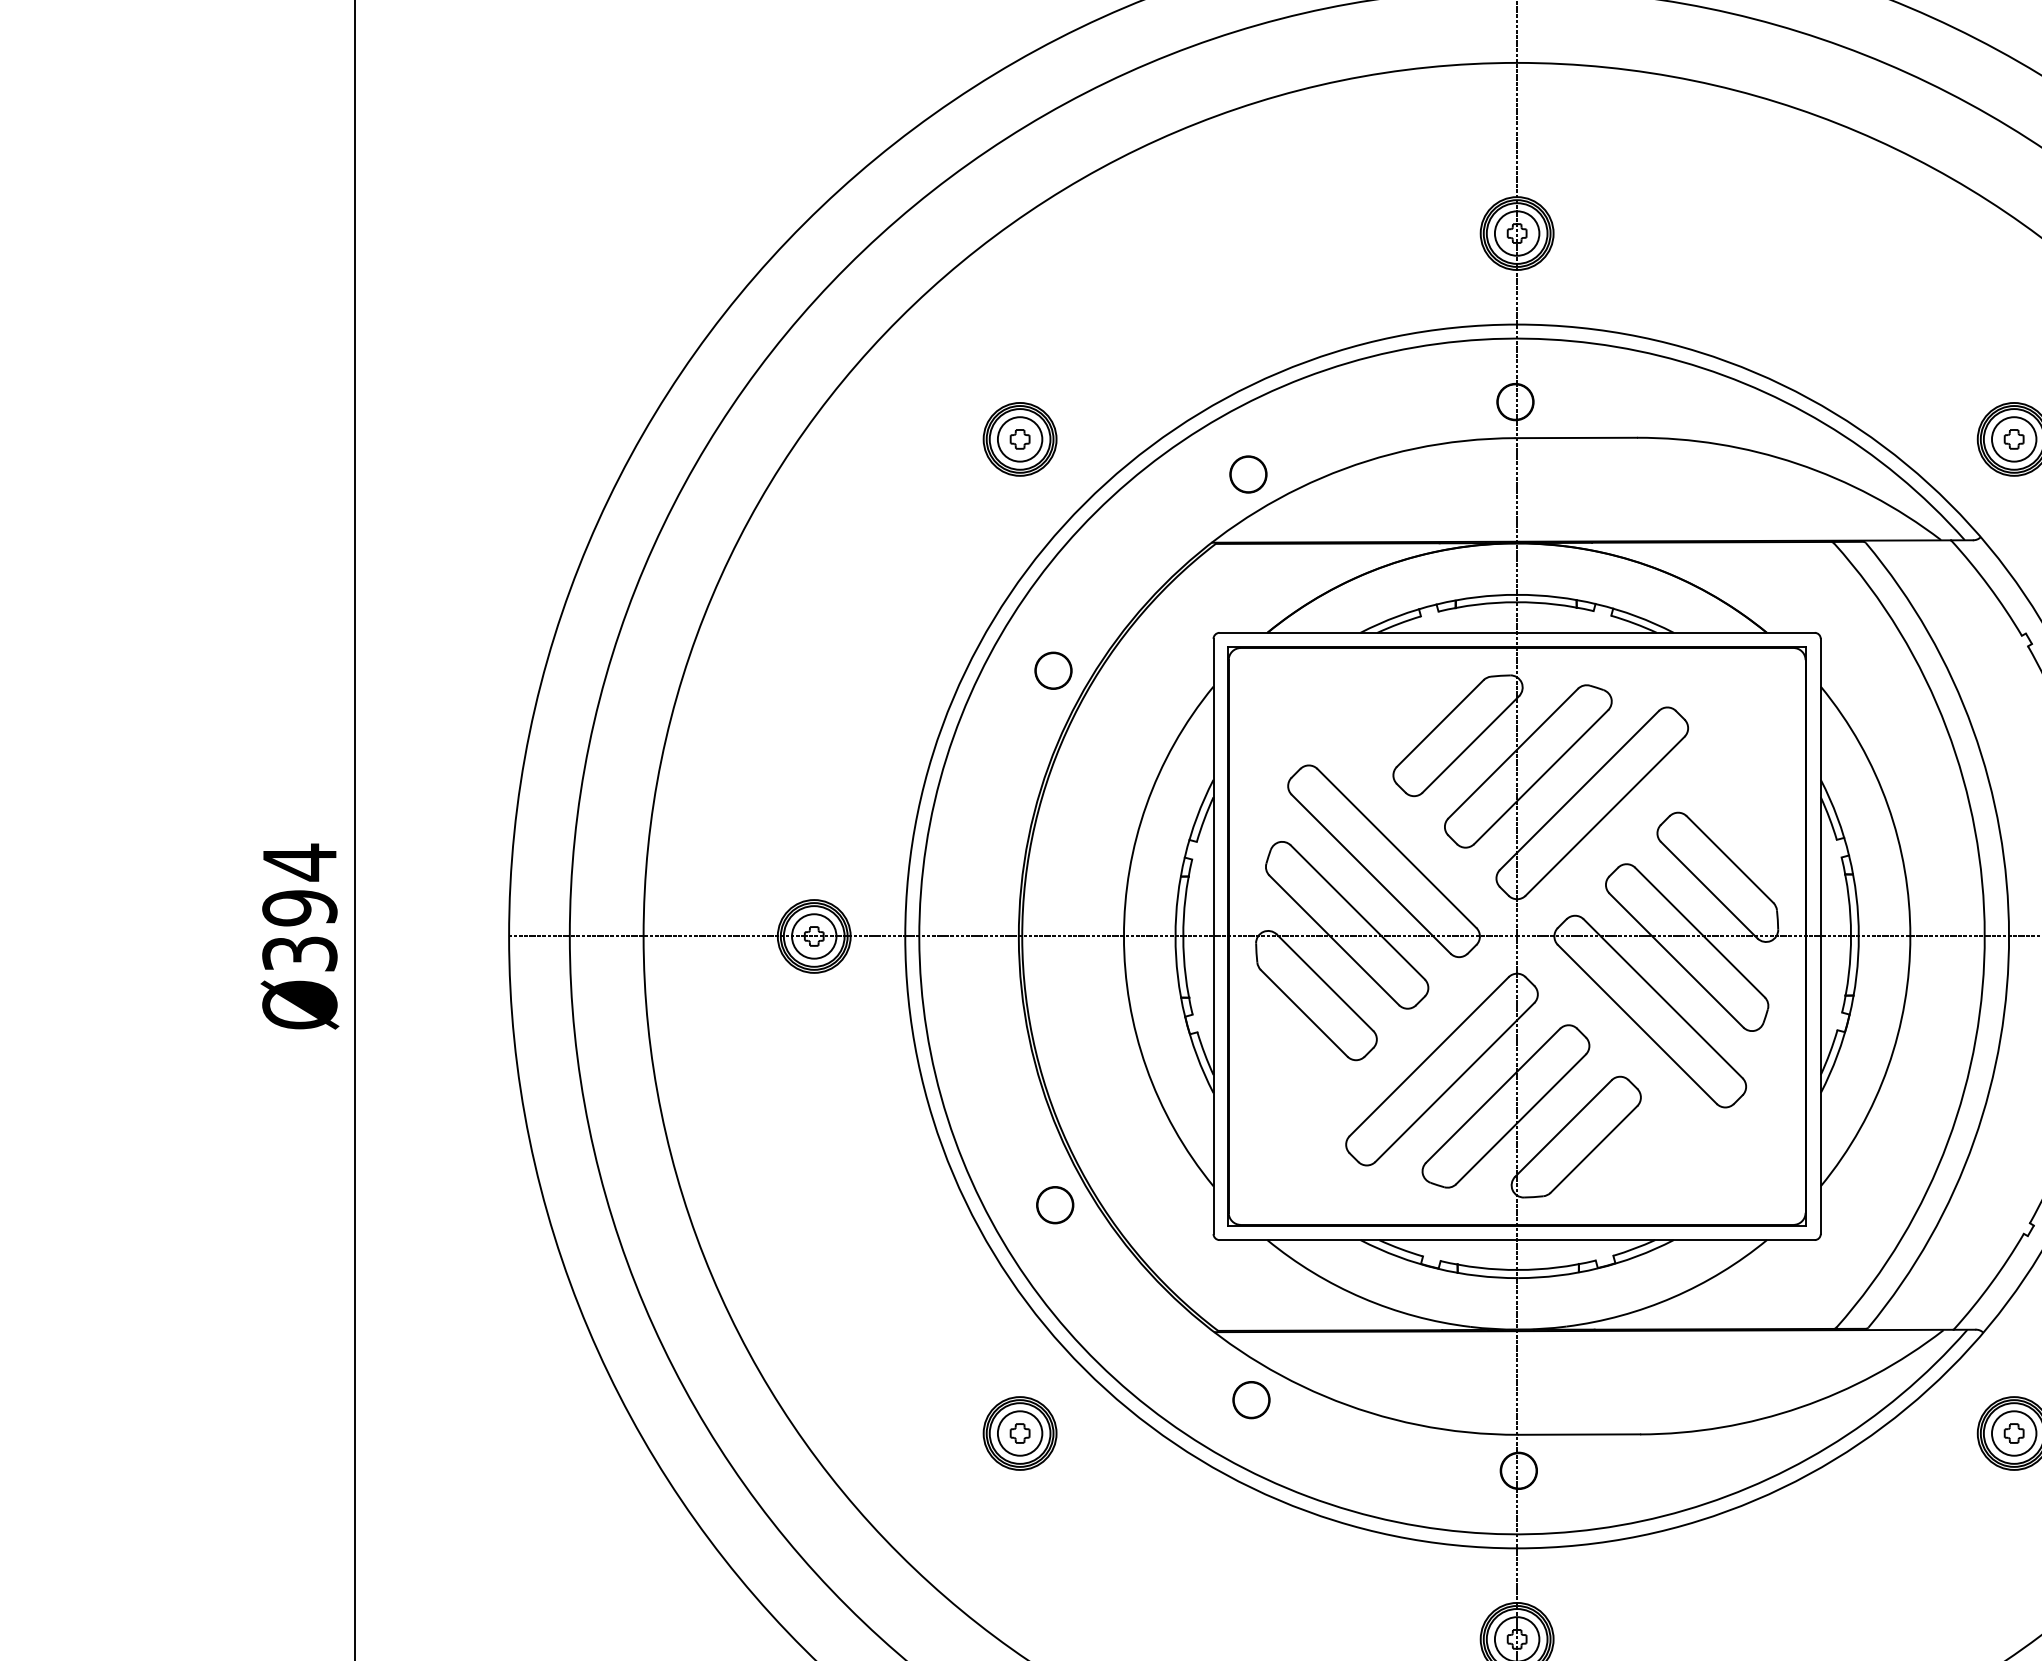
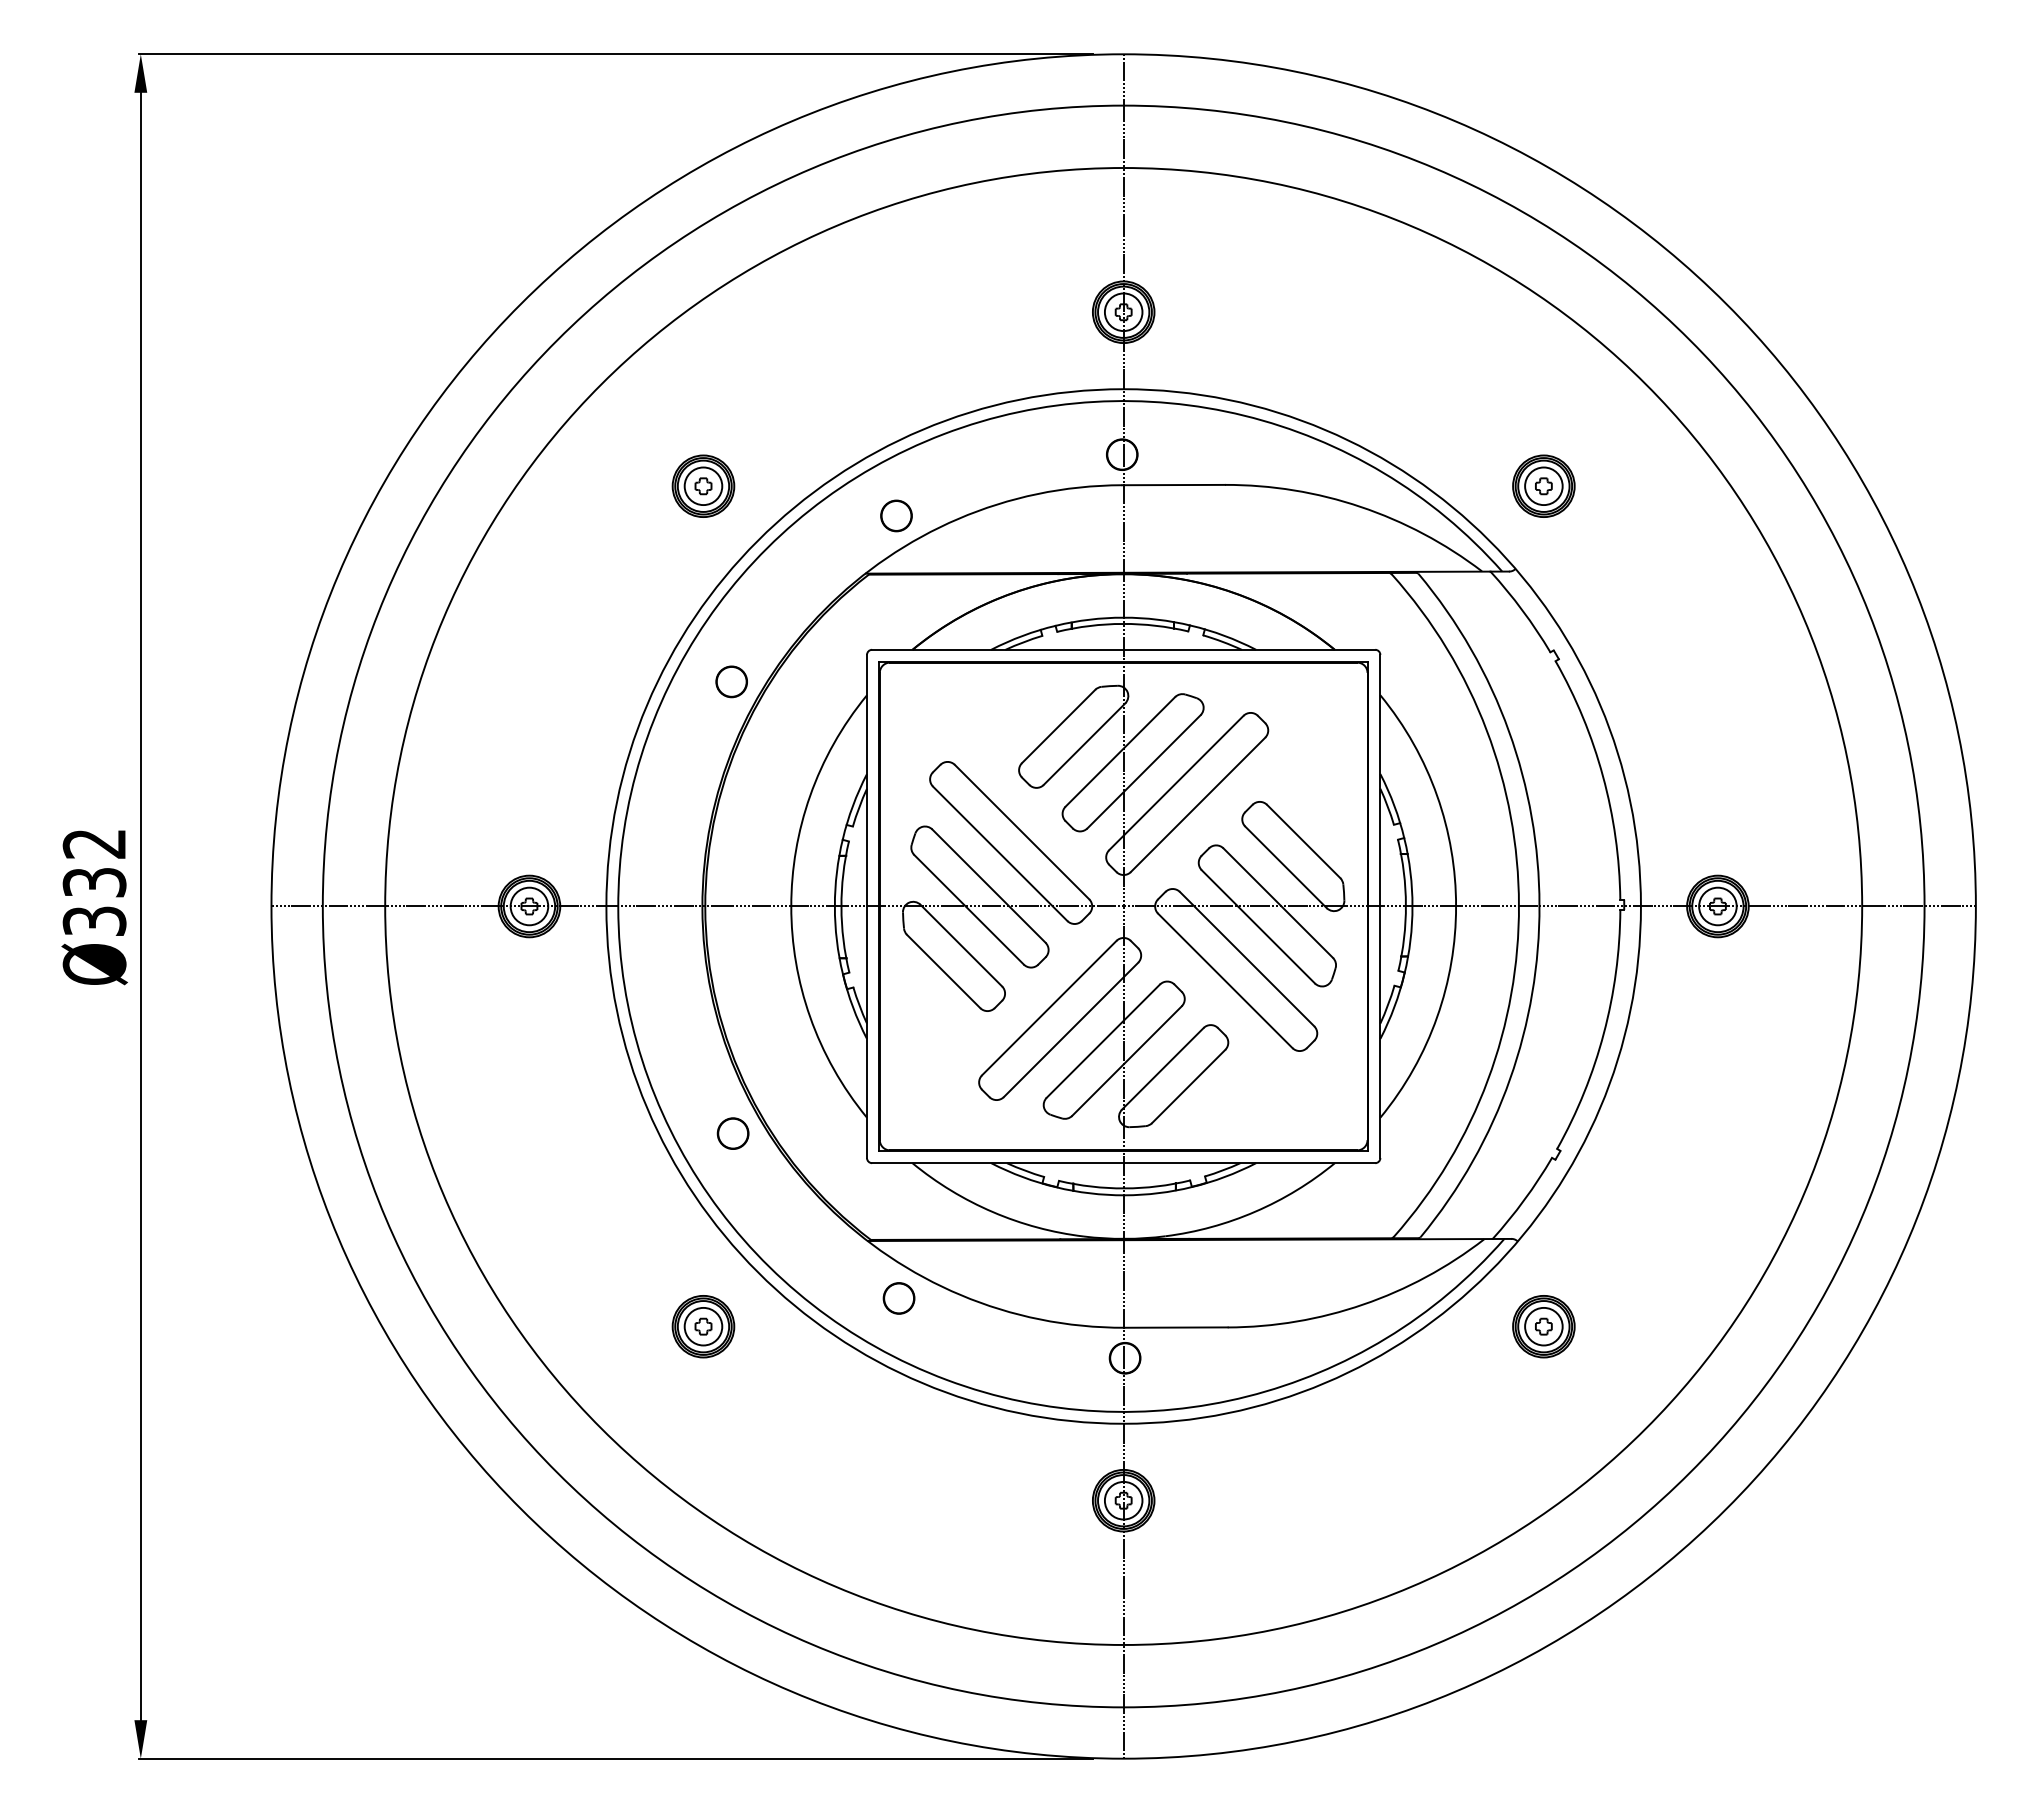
text: (299, 884) -> (94, 862), Ø394 -> Ø332

